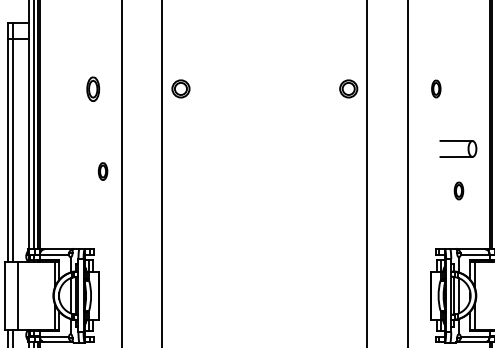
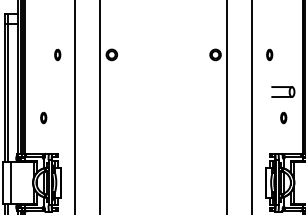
part: (93, 88) -> (57, 54), size x0.71
part: (102, 172) -> (43, 118), moved

